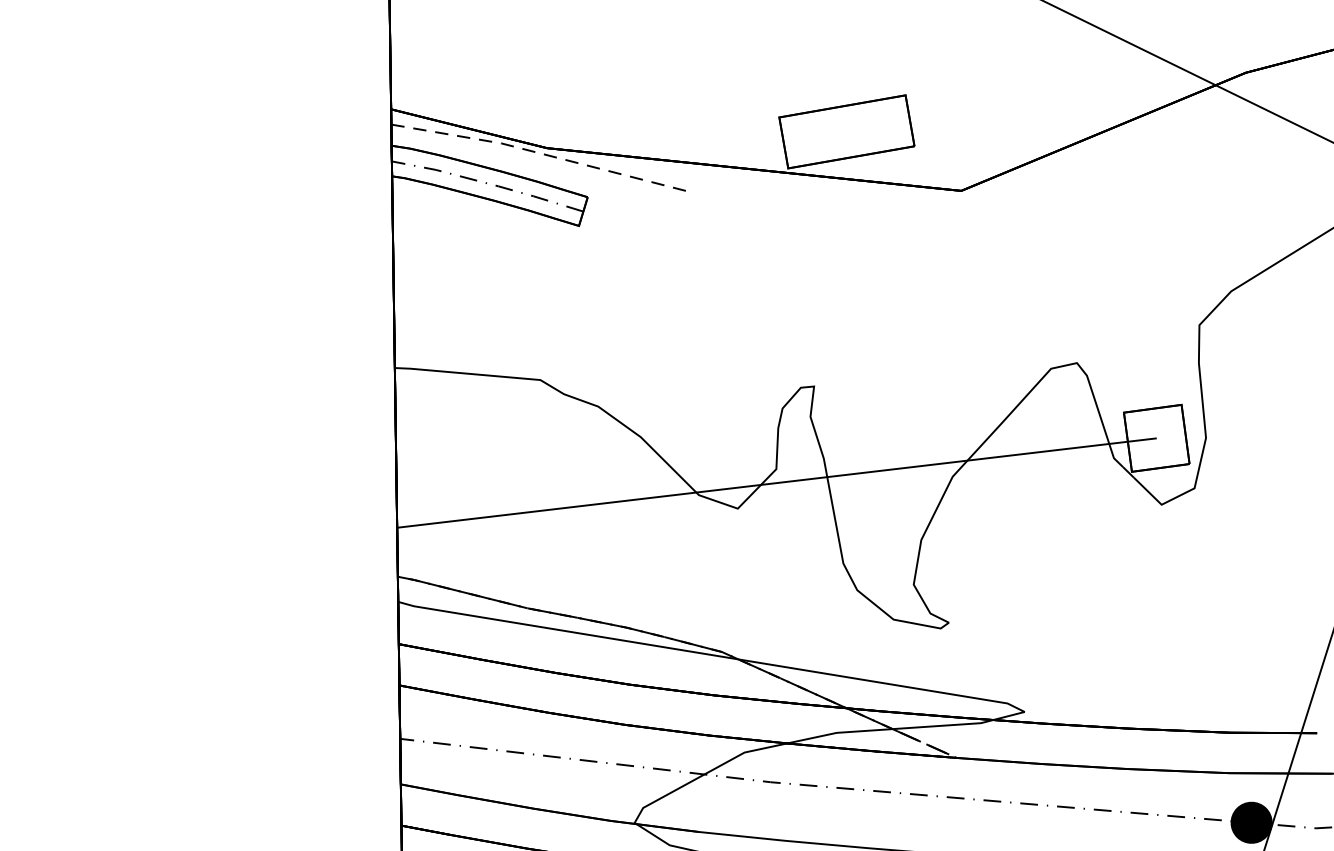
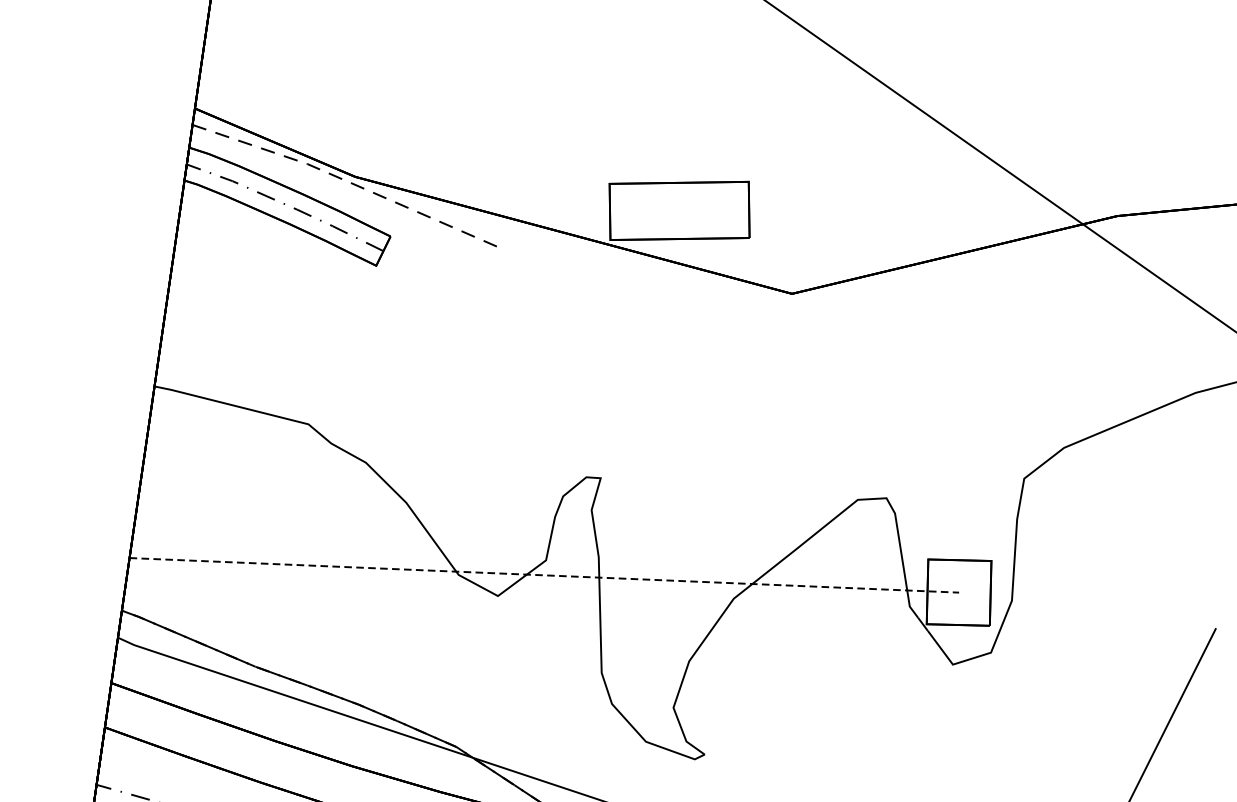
line: (777, 483) -> (544, 575), solid -> dashed

